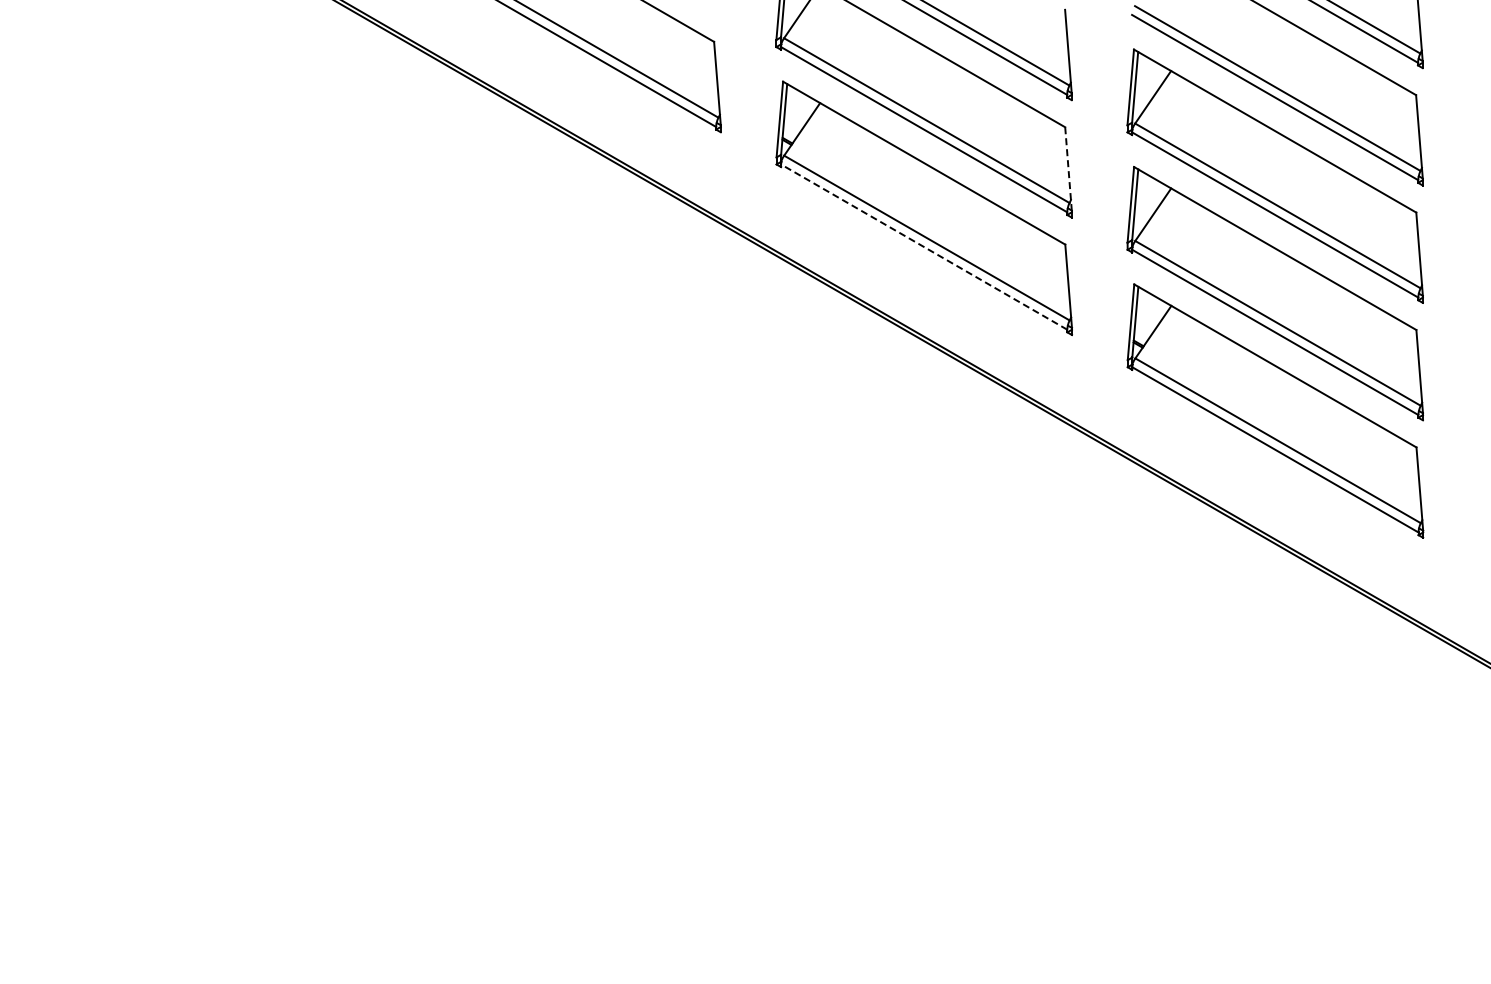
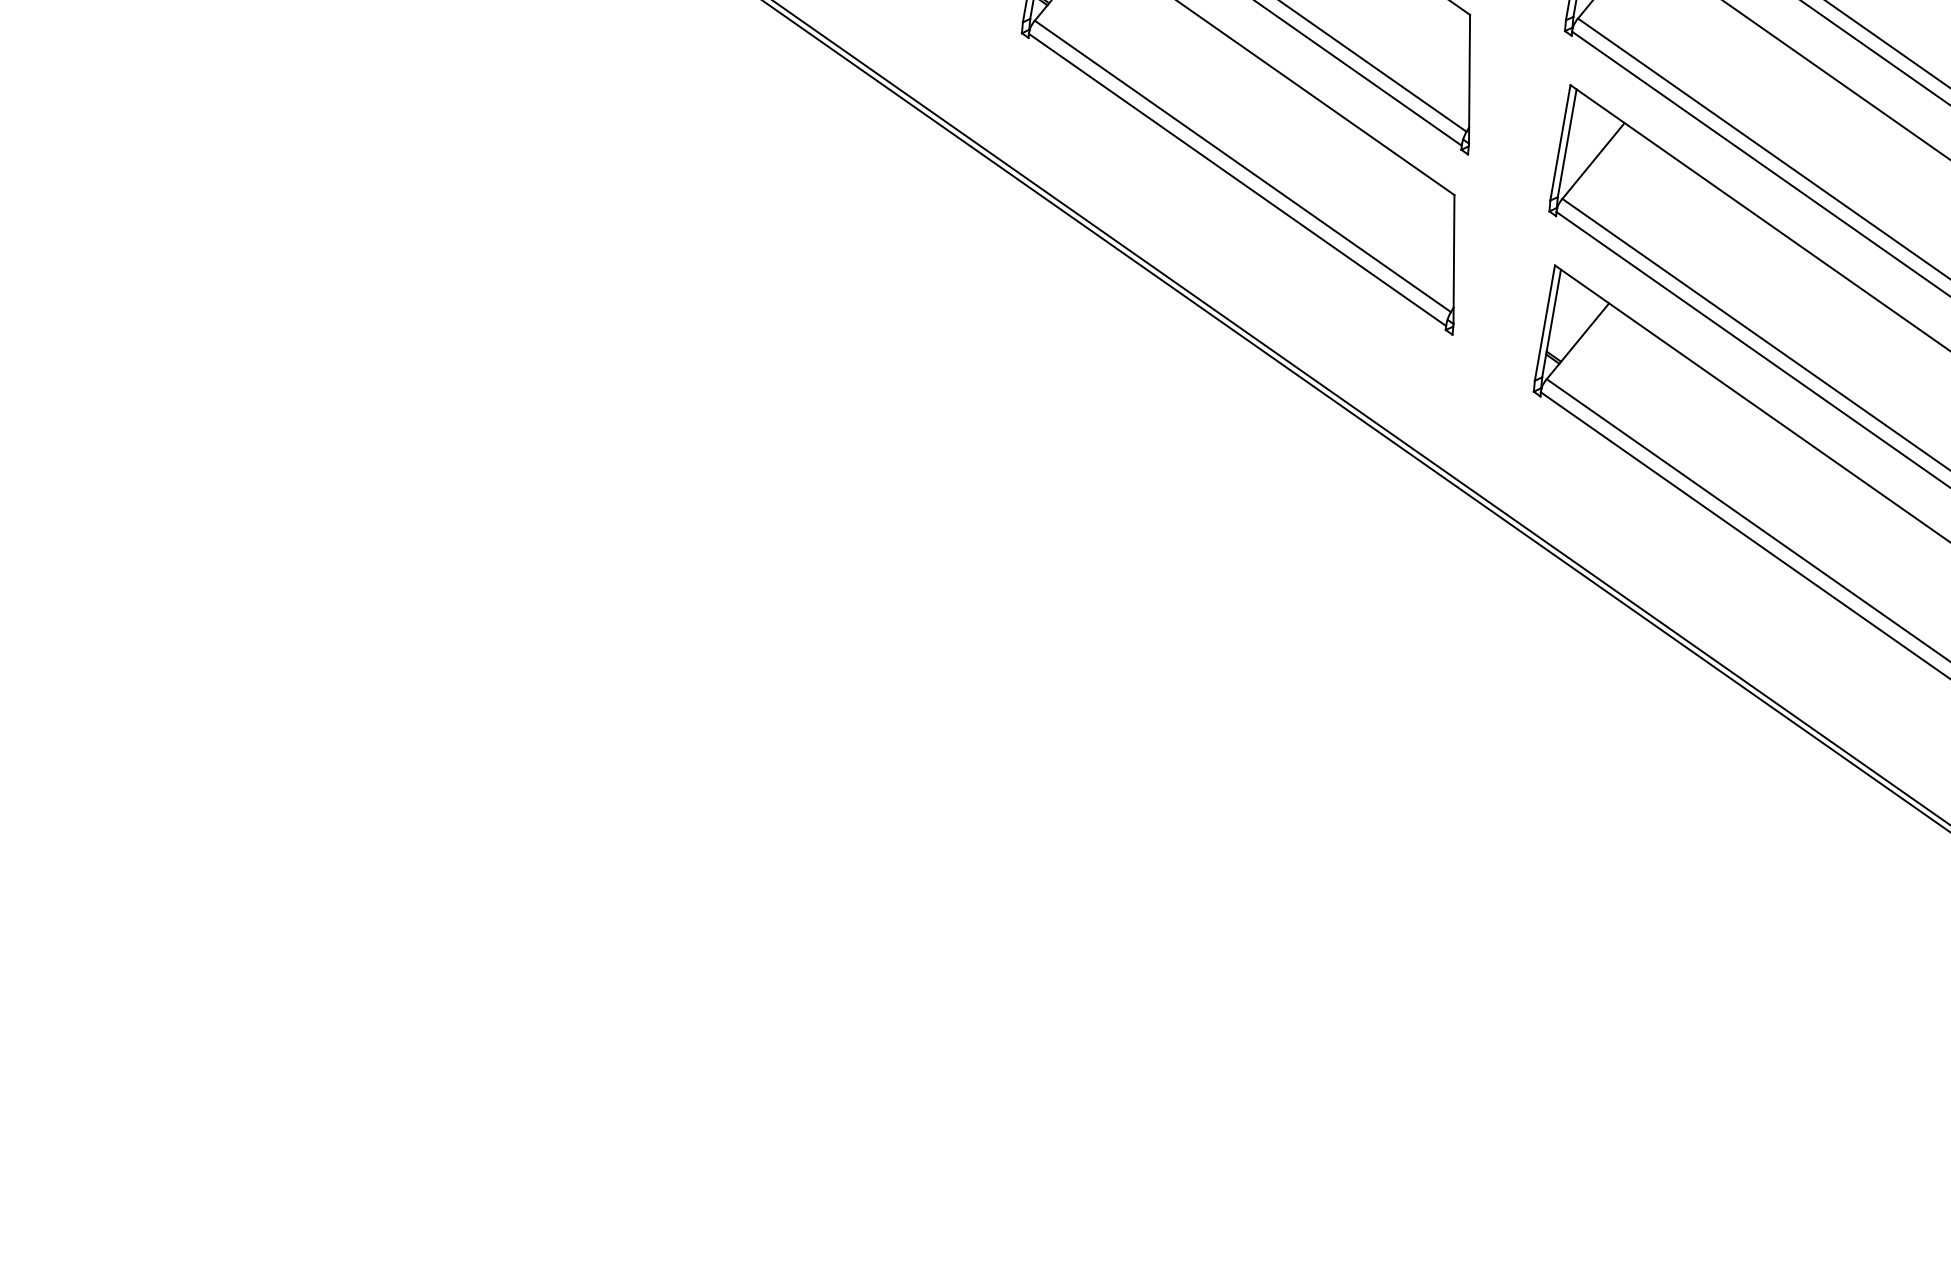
line: (1068, 168) -> (1469, 78), dashed -> solid
line: (923, 246) -> (1236, 178), dashed -> solid

